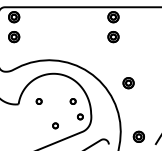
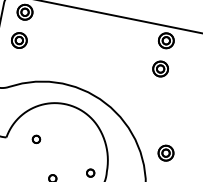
part: (128, 83) -> (165, 153), moved
part: (72, 101) -> (83, 148), removed

